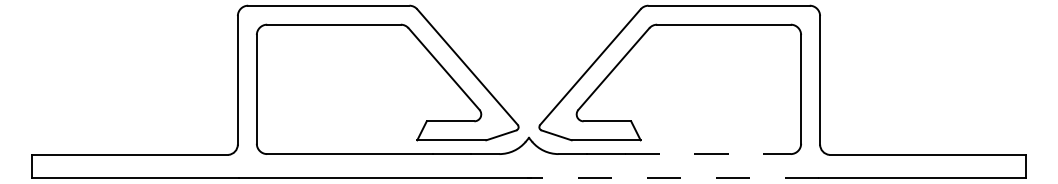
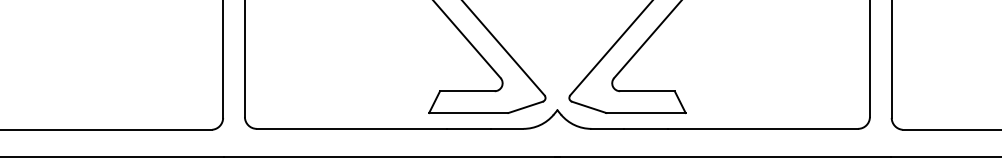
line: (707, 154) -> (762, 129), dashed -> solid
line: (672, 178) -> (722, 156), dashed -> solid

